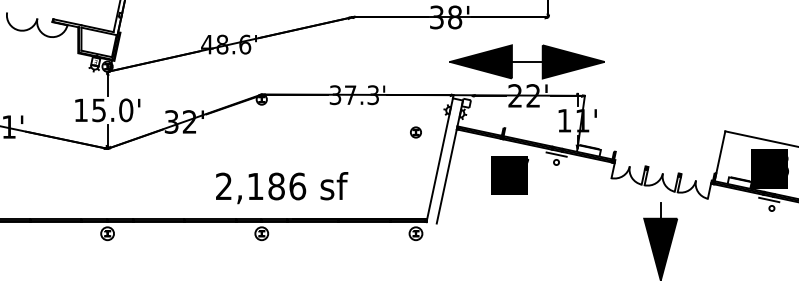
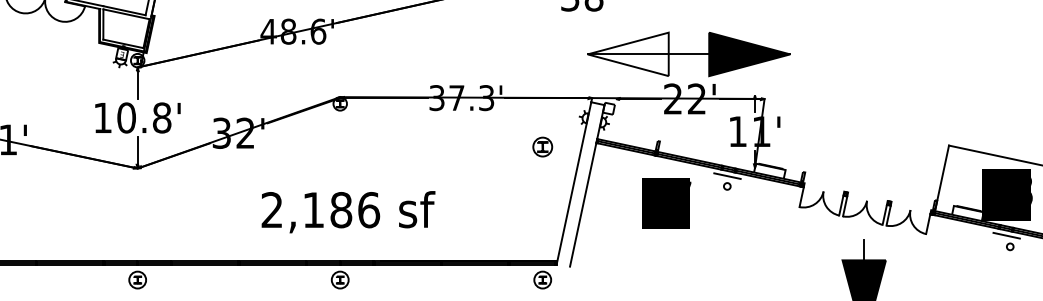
fill: (480, 61) -> (627, 53), removed
text: (112, 110) -> (144, 118), 15.0' -> 10.8'
part: (415, 132) -> (542, 147), size x1.4
text: (282, 188) -> (349, 212), moved

